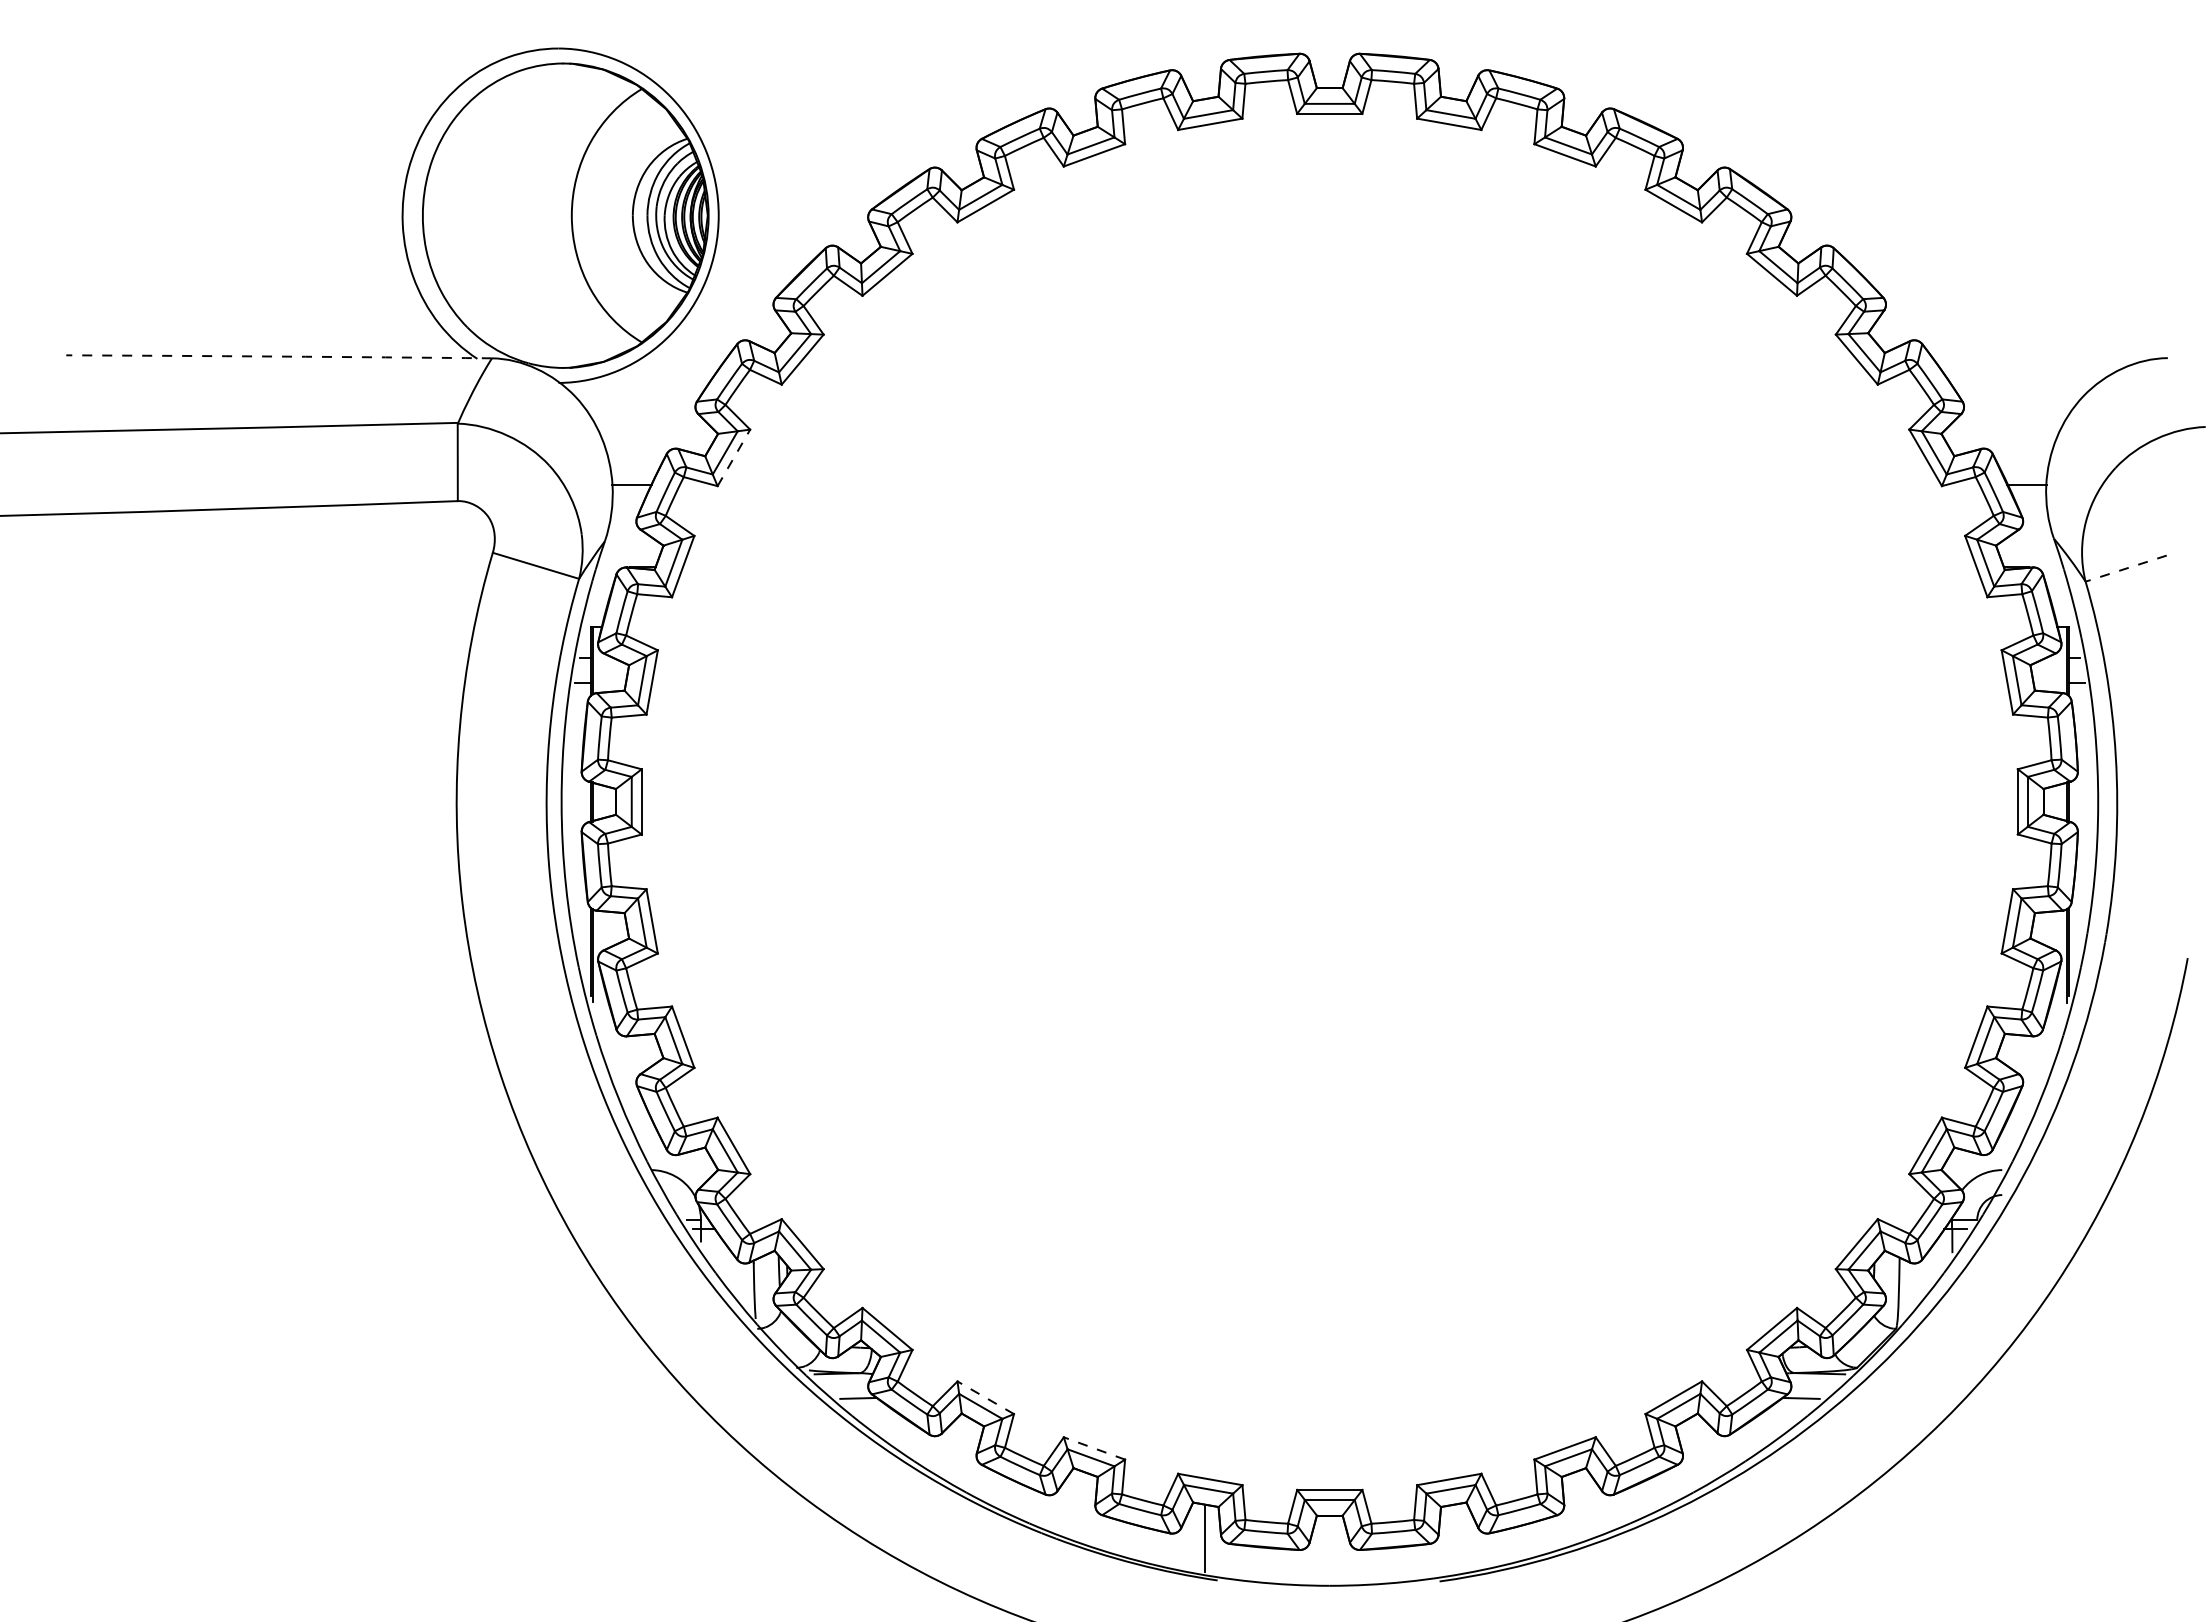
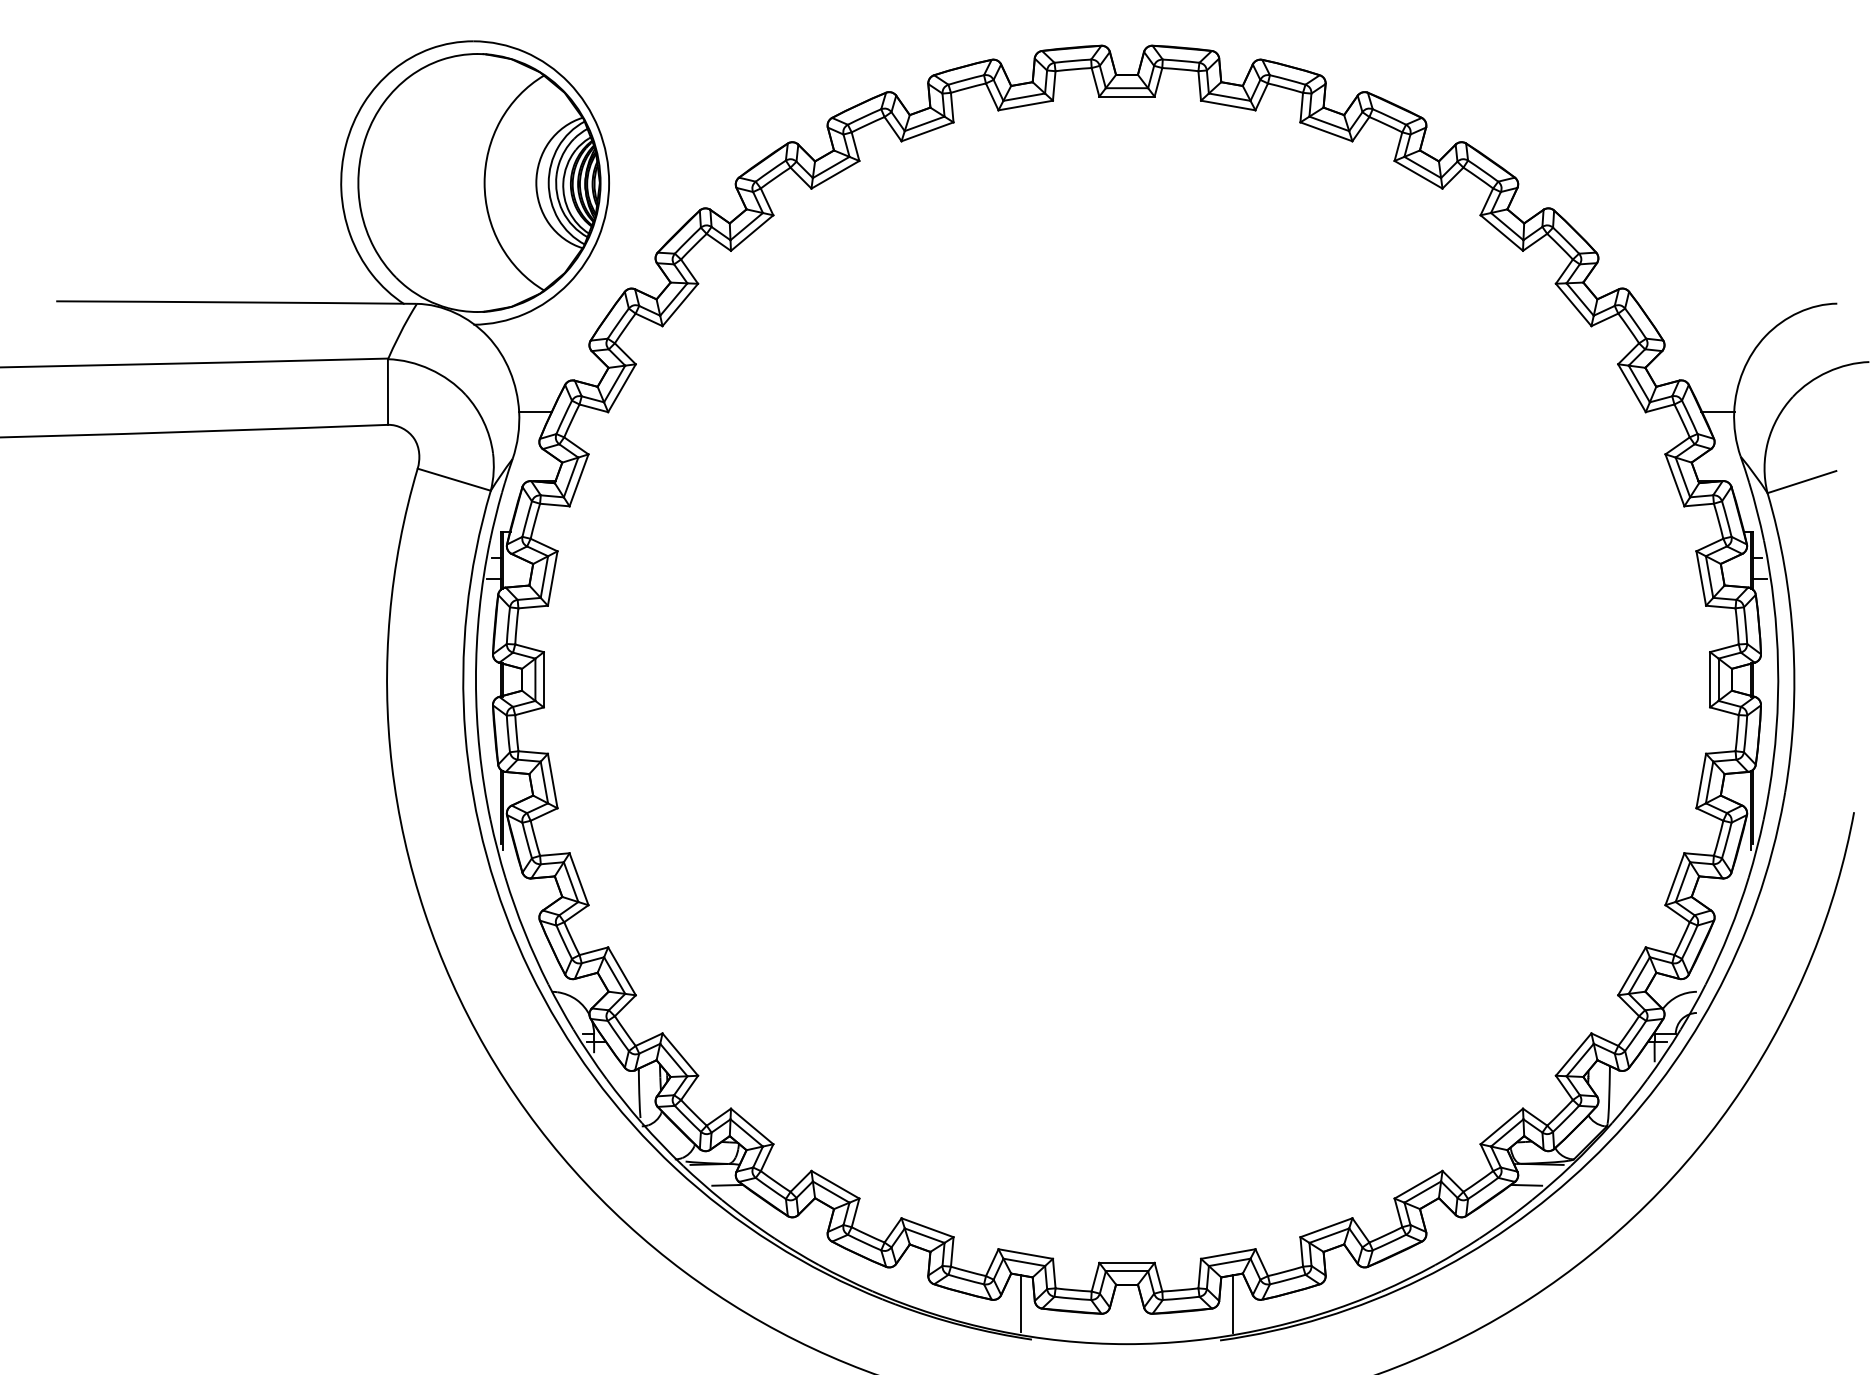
arc: (279, 356) -> (236, 302), dashed -> solid
line: (733, 457) -> (621, 387), dashed -> solid
line: (2126, 568) -> (1802, 481), dashed -> solid
line: (985, 1397) -> (835, 1184), dashed -> solid
line: (1094, 1448) -> (927, 1227), dashed -> solid
line: (1454, 1538) -> (1232, 1304), added

